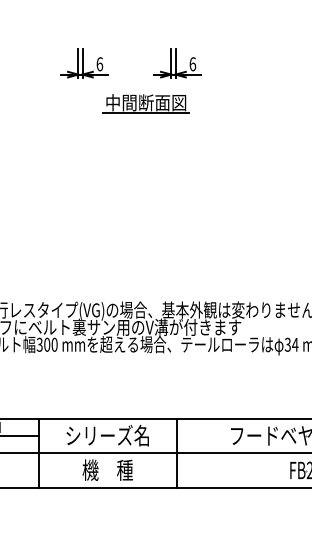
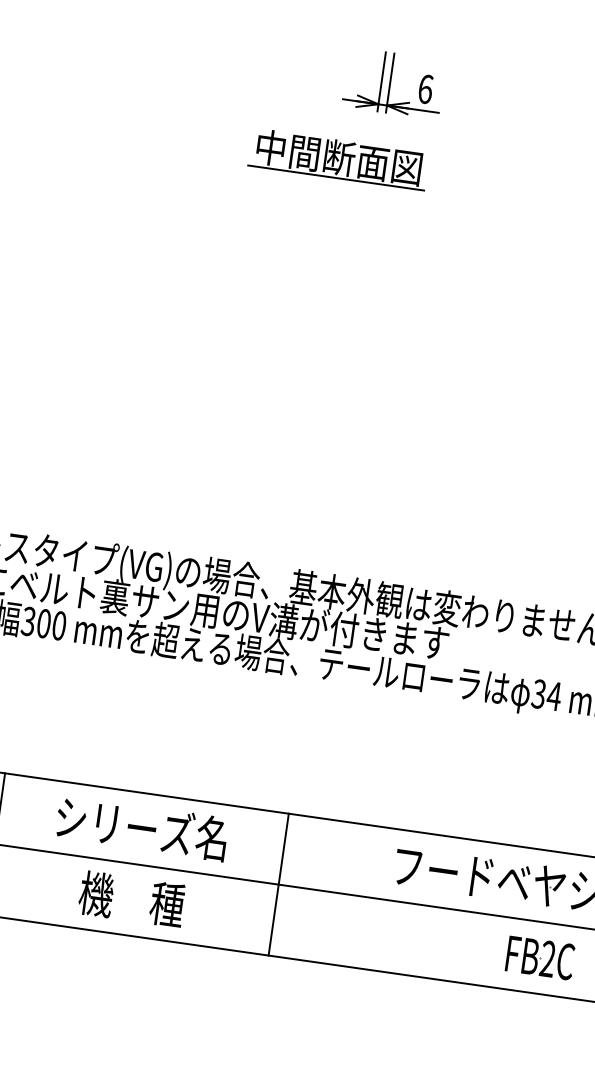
part: (84, 63) -> (203, 55), removed
part: (145, 103) -> (337, 159), moved

